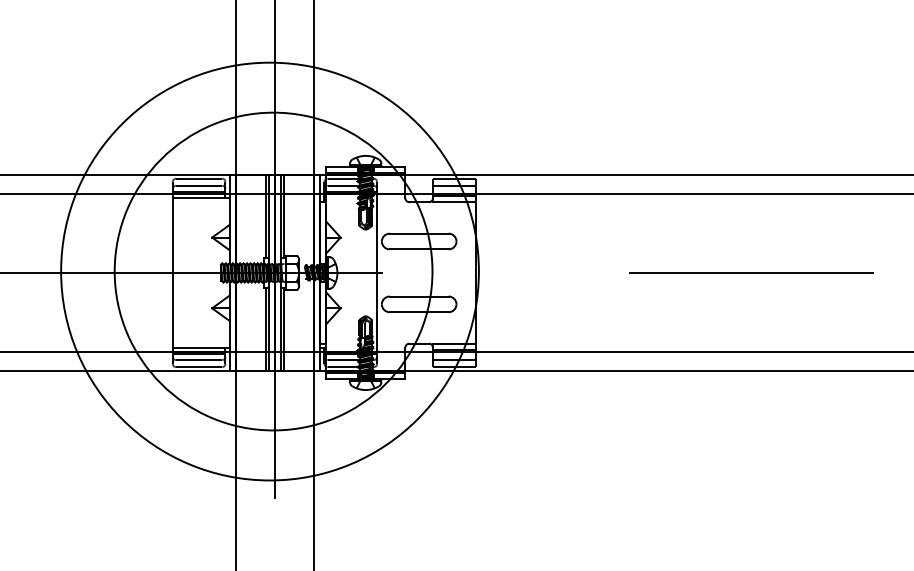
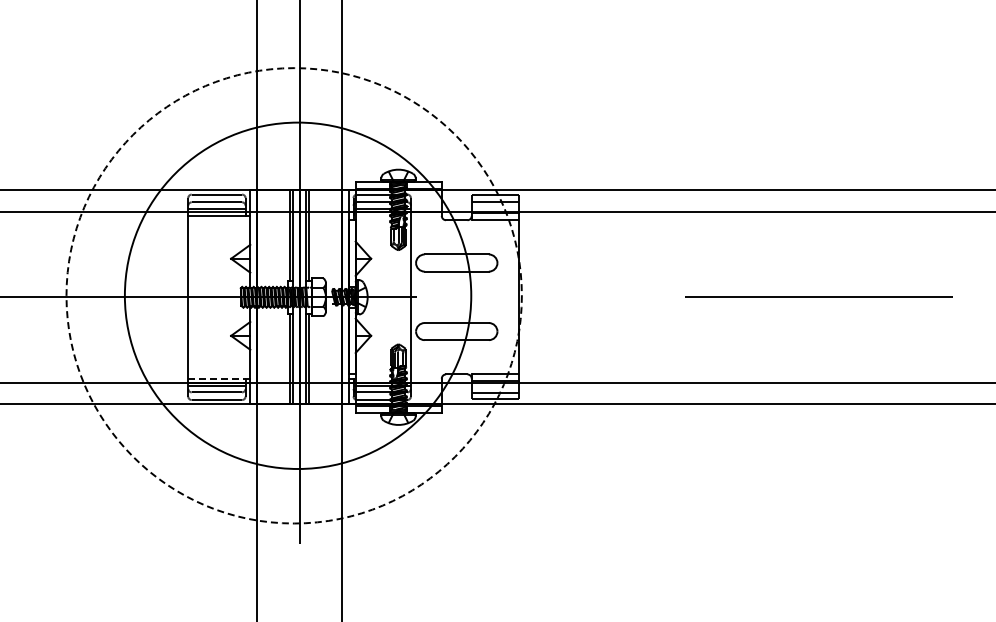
circle: (269, 271) -> (293, 295), solid -> dashed
line: (198, 347) -> (216, 378), solid -> dashed

